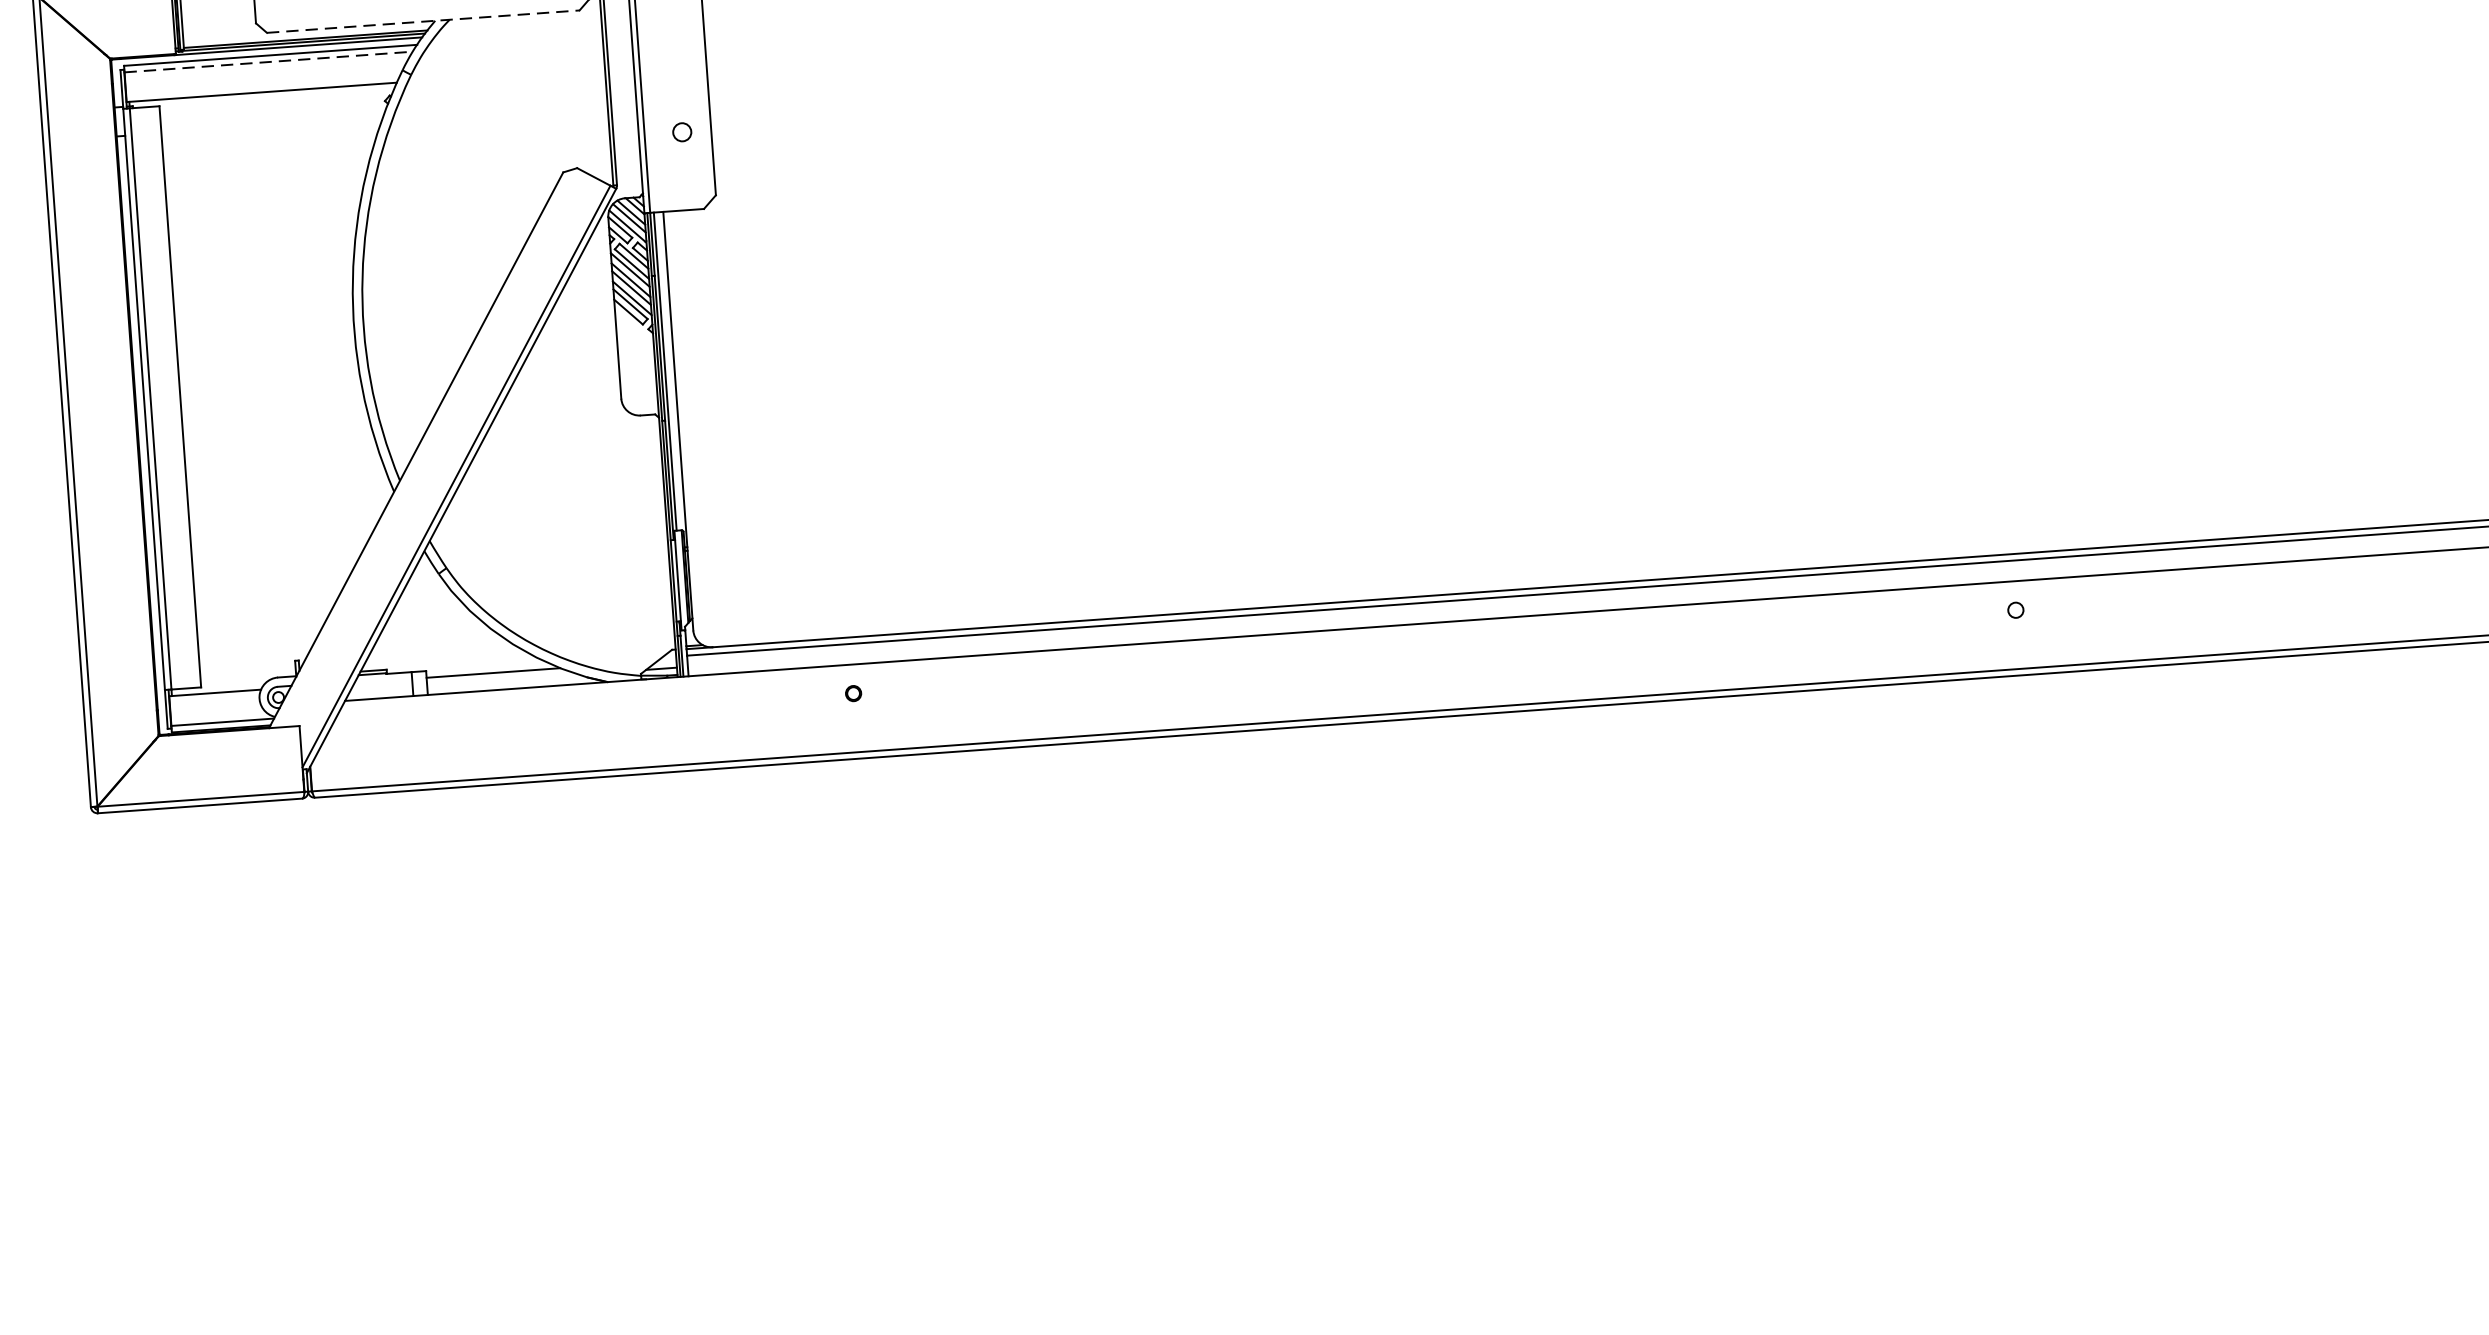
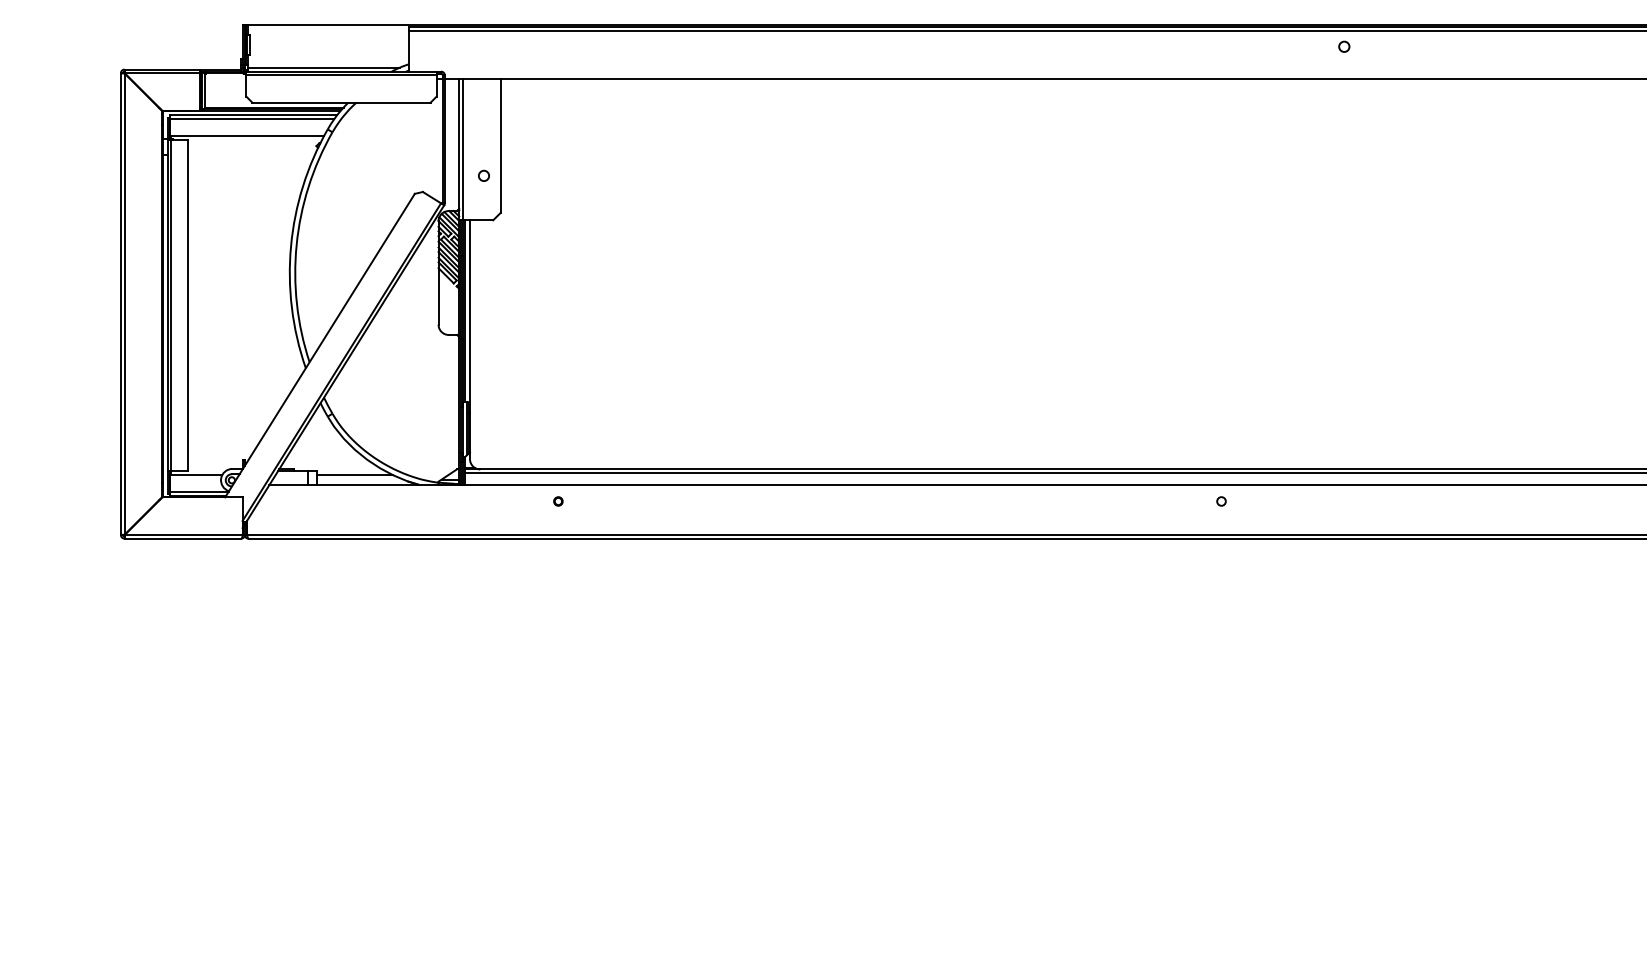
line: (425, 21) -> (342, 102), dashed -> solid
line: (269, 62) -> (252, 119), dashed -> solid

